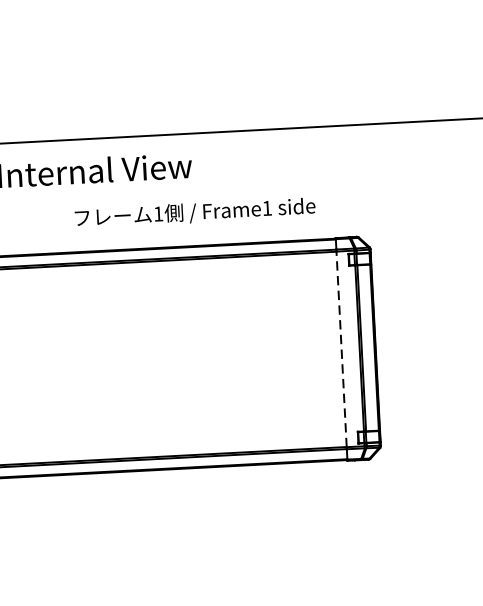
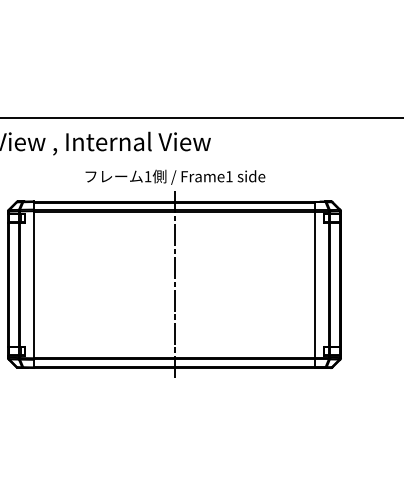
text: (195, 211) -> (175, 176), moved
line: (341, 349) -> (315, 284), dashed -> solid
line: (153, 358) -> (174, 284), added

